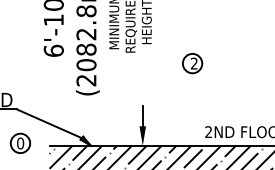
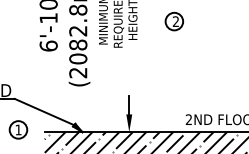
part: (191, 63) -> (173, 21), moved
text: (20, 142) -> (18, 129), 0 -> 1

